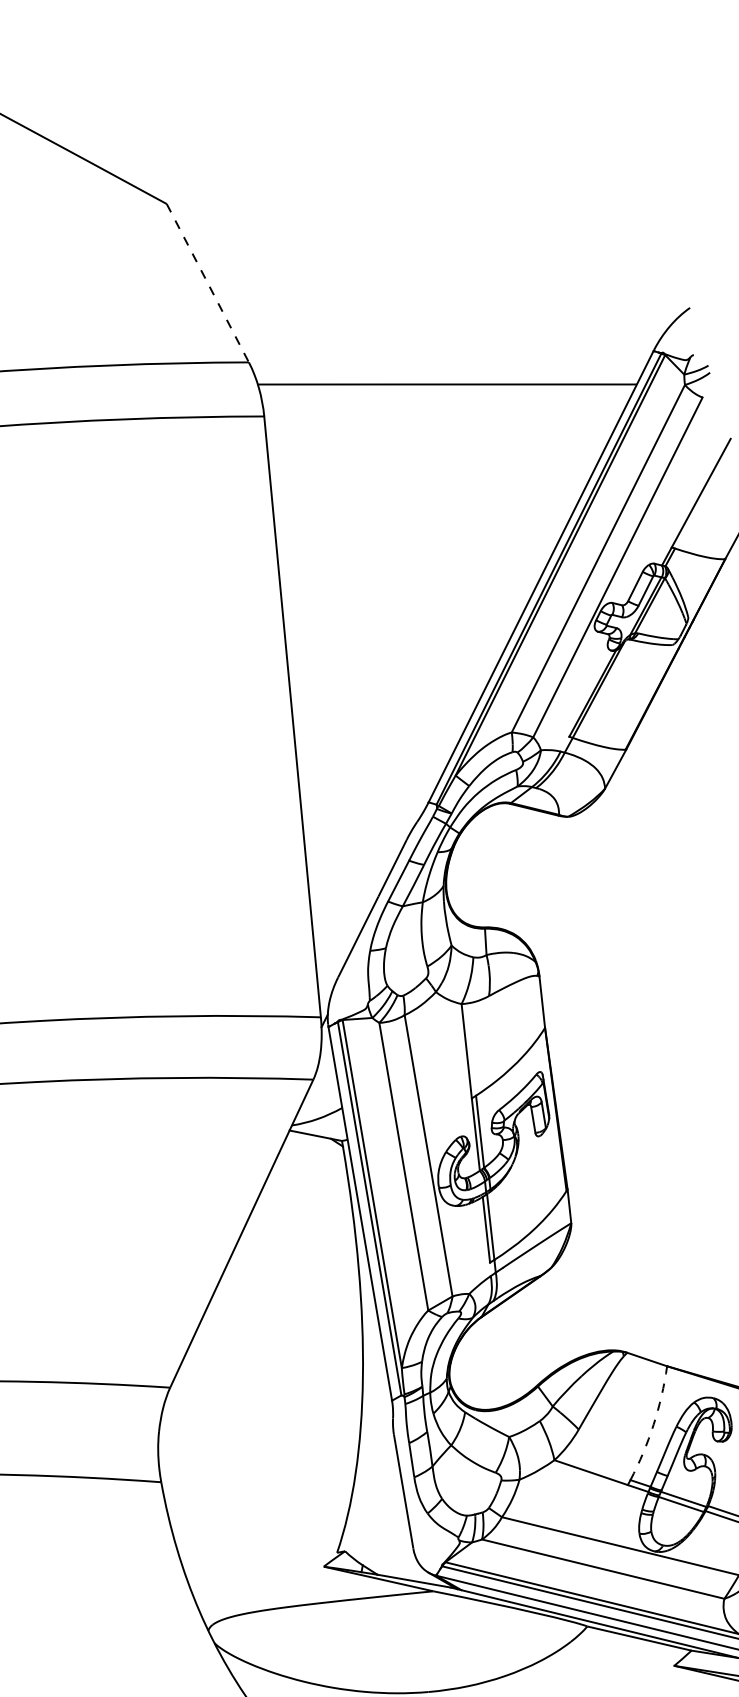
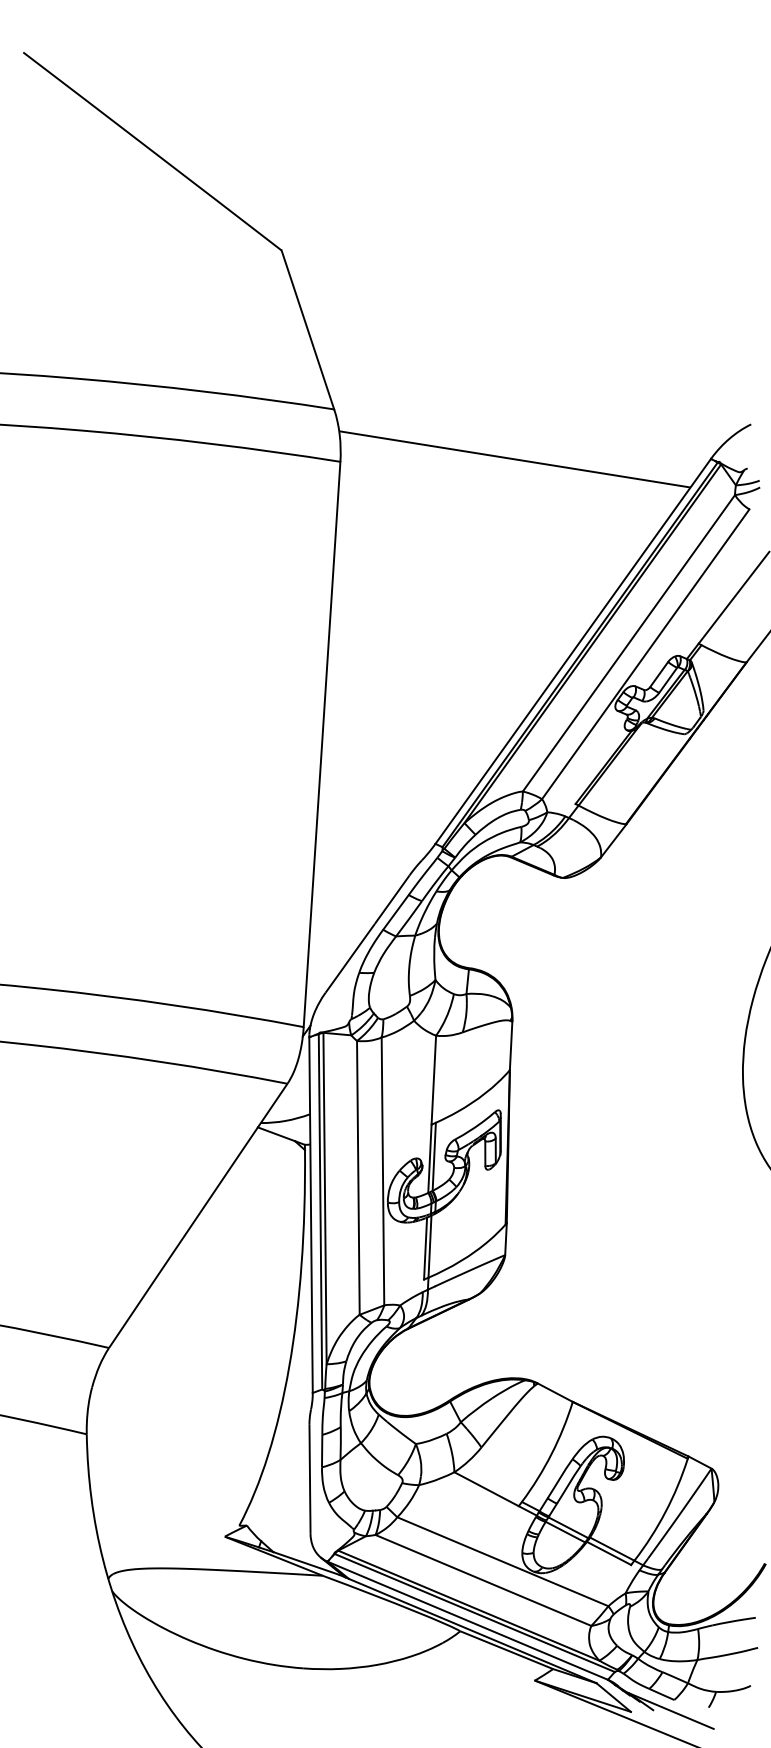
line: (207, 282) -> (307, 329), dashed -> solid
arc: (653, 1425) -> (551, 1454), dashed -> solid

